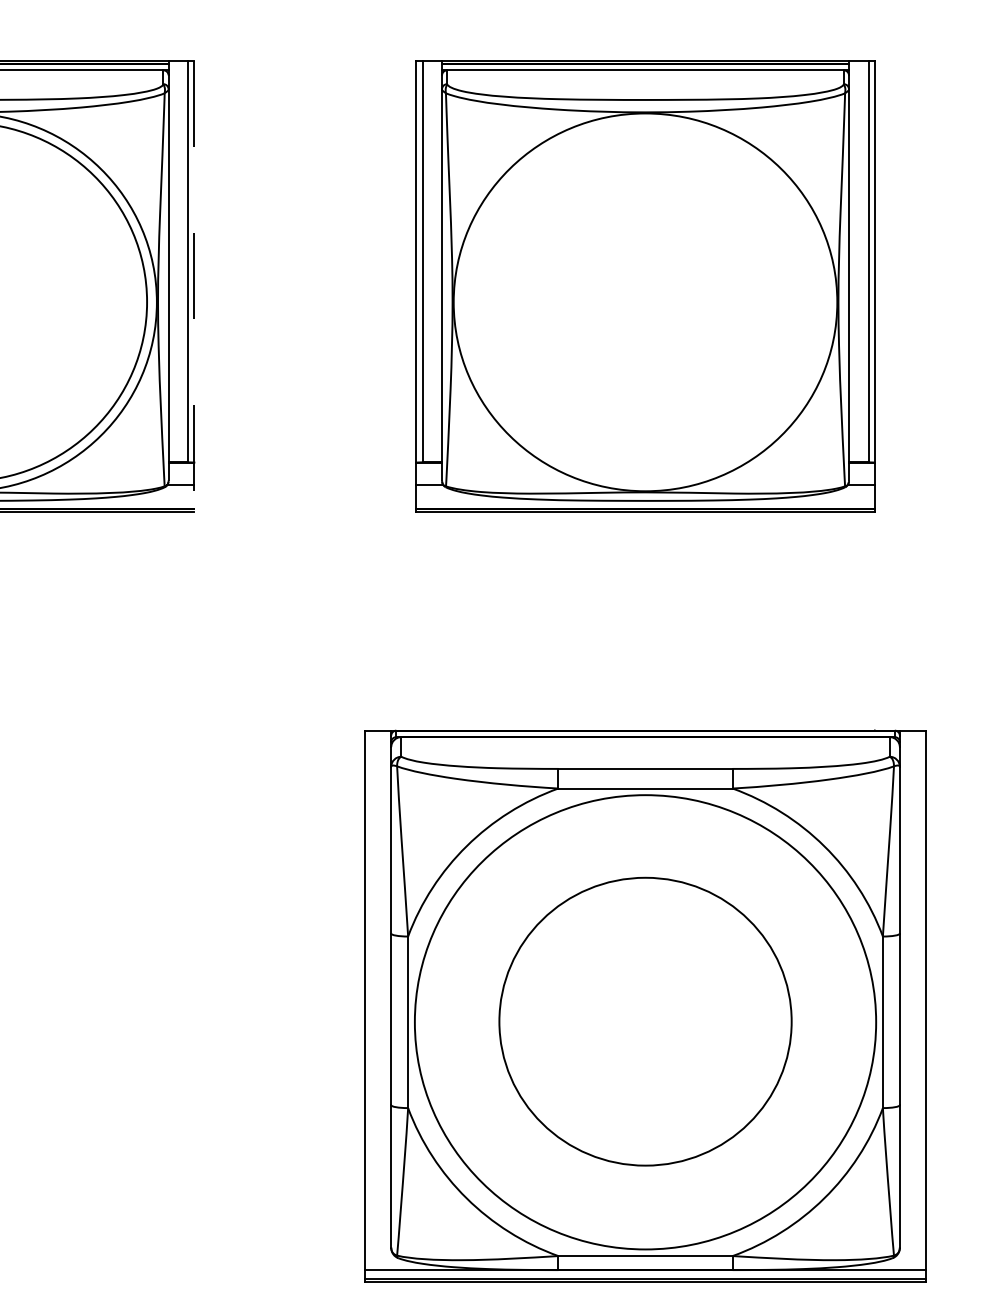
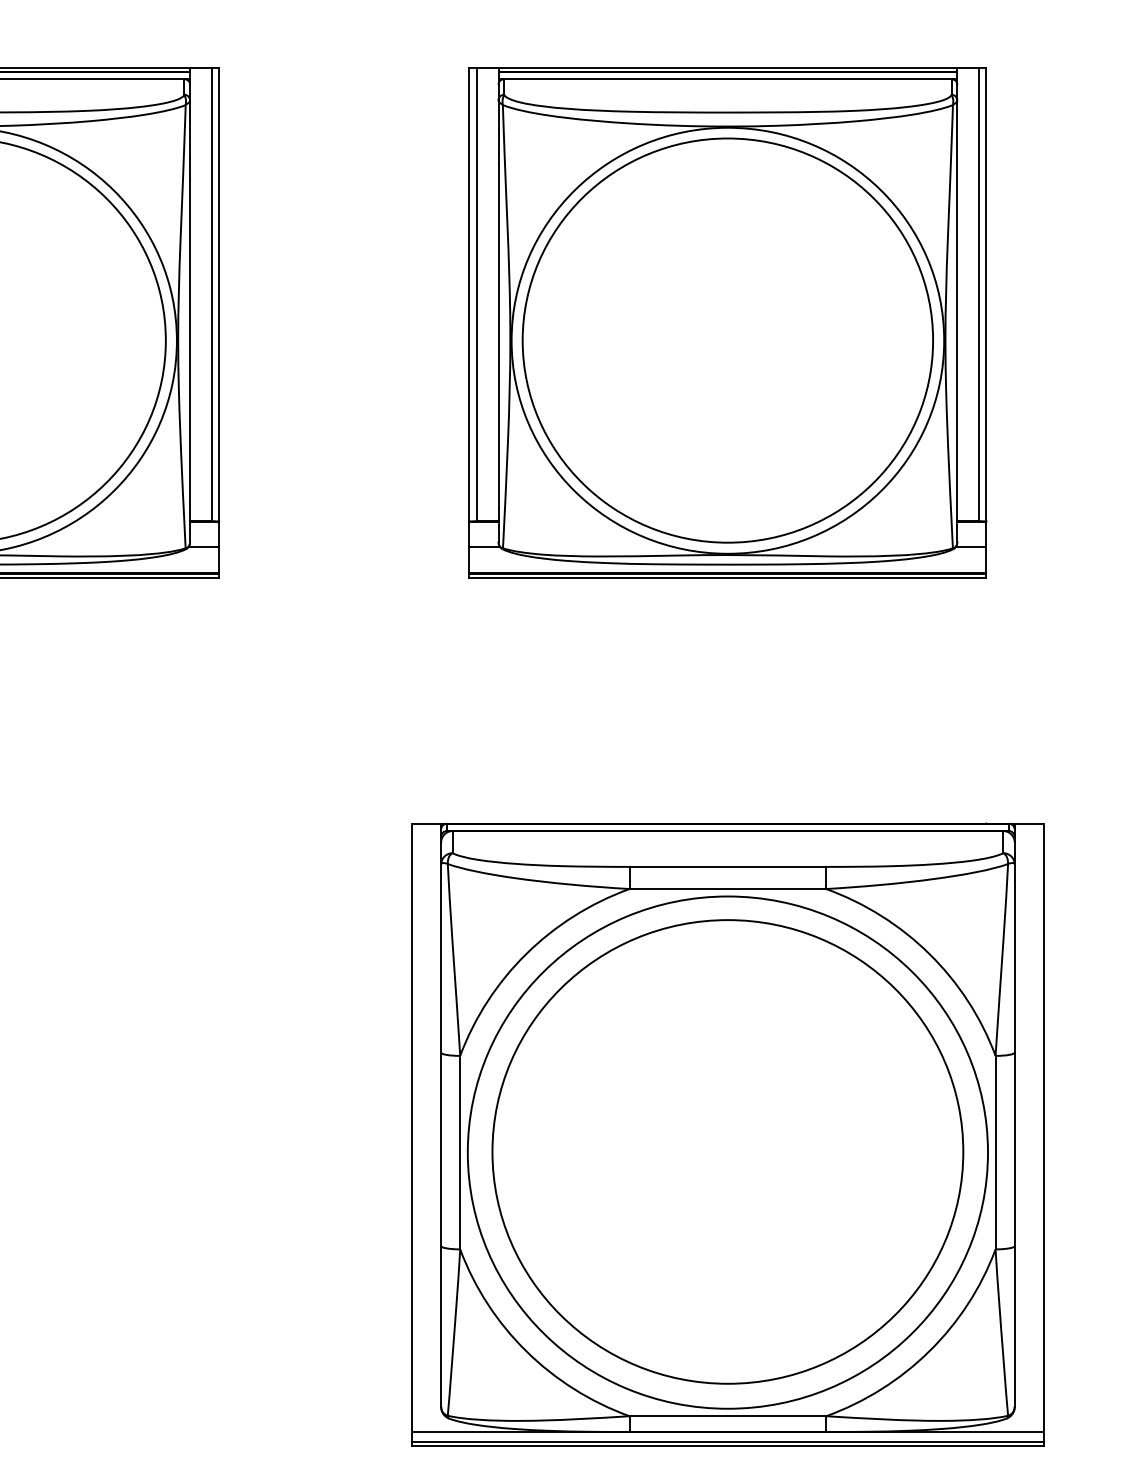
line: (194, 287) -> (219, 323), dashed -> solid
part: (645, 302) -> (727, 340), added
part: (645, 1021) -> (727, 1151), size x1.43

